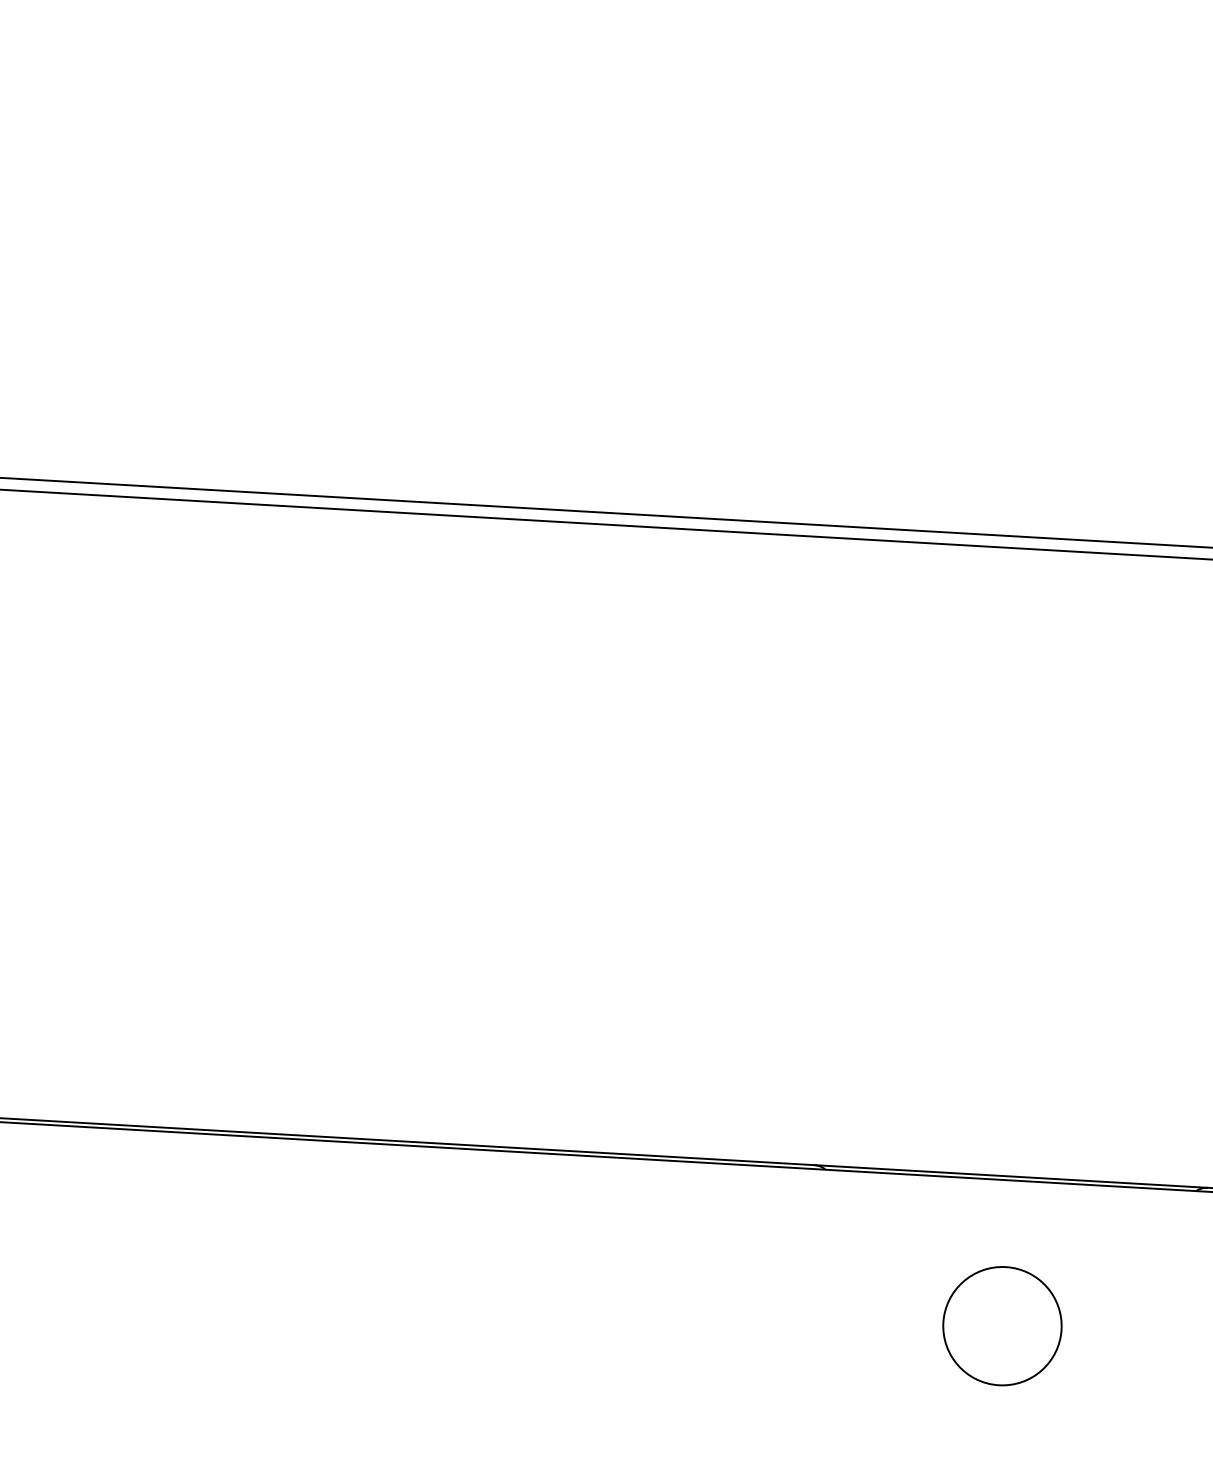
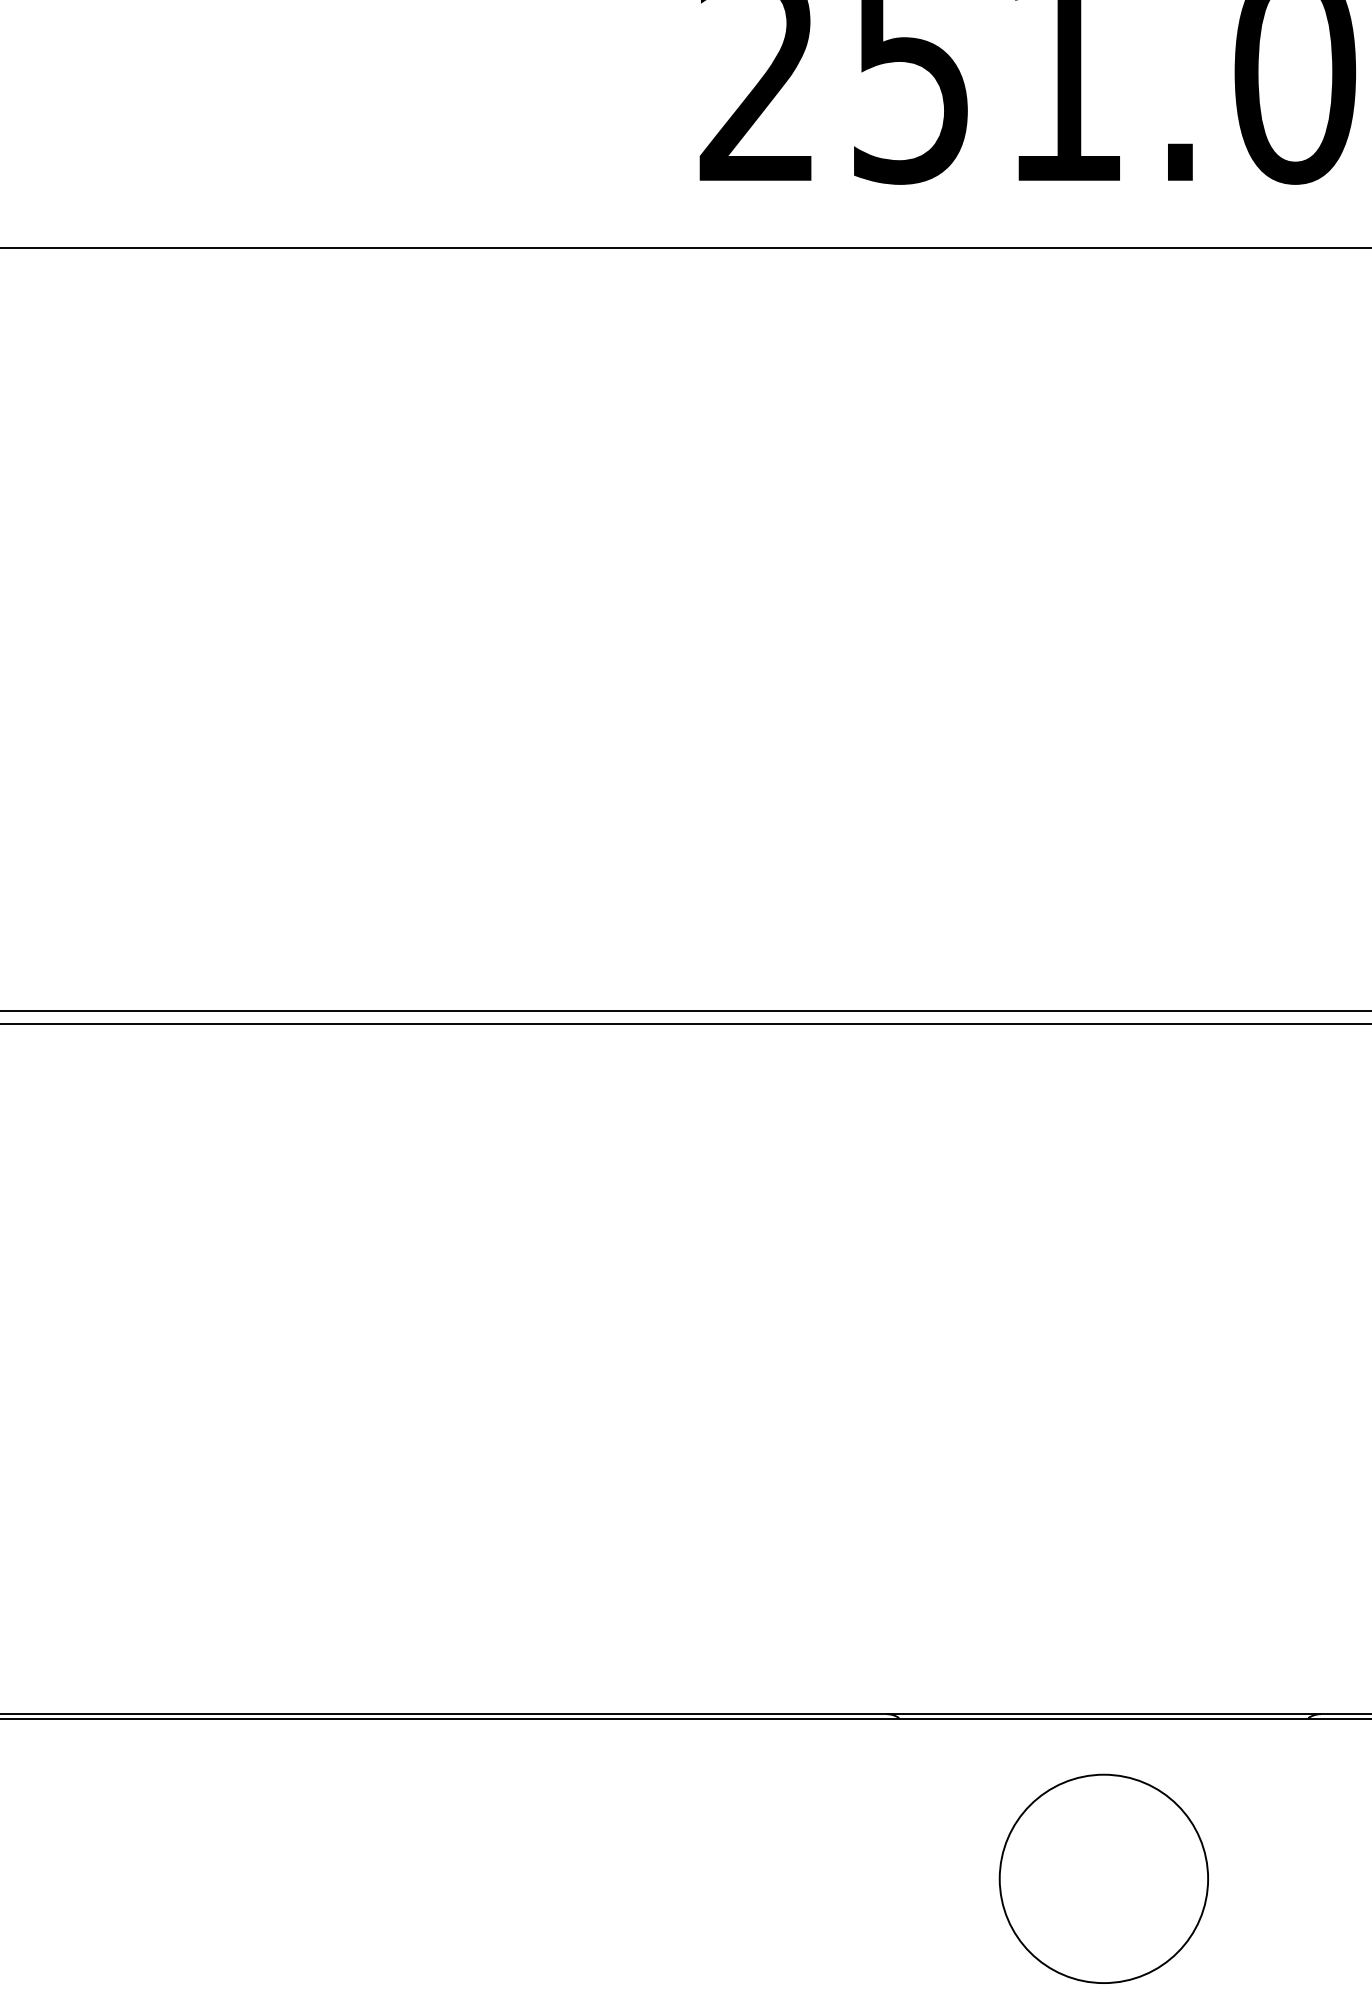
circle: (1002, 1326) -> (1103, 1879), size x1.6

